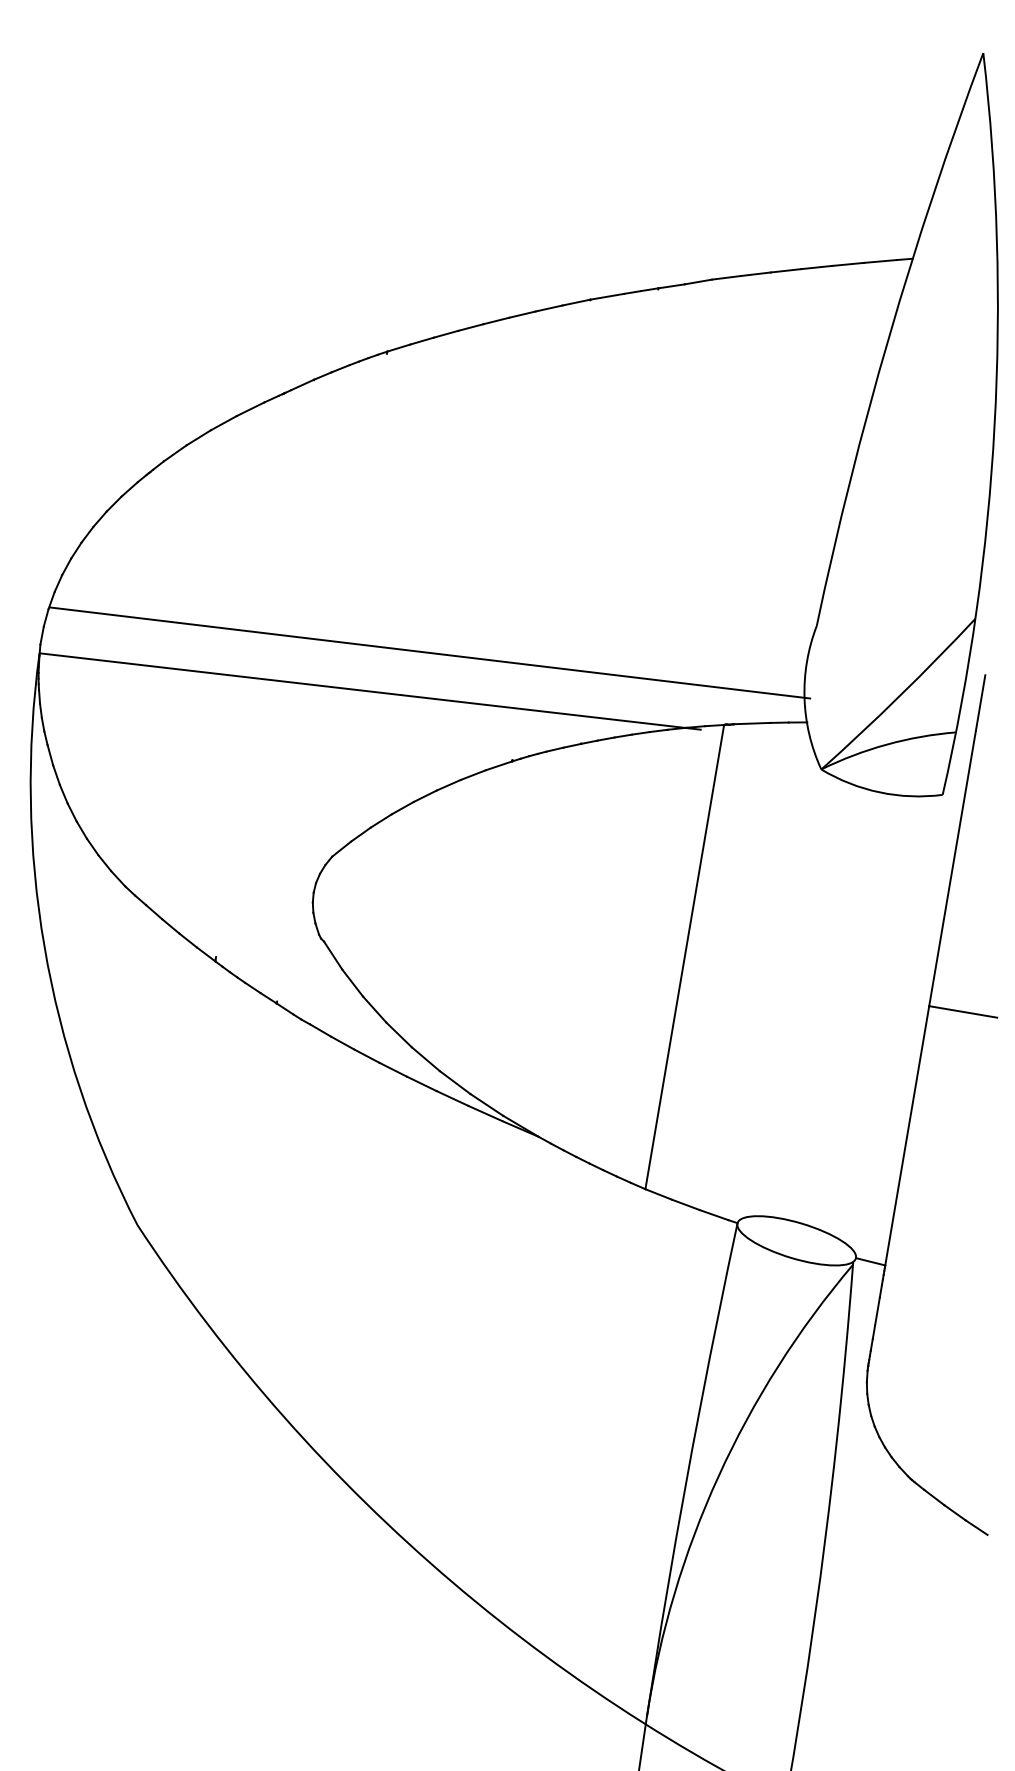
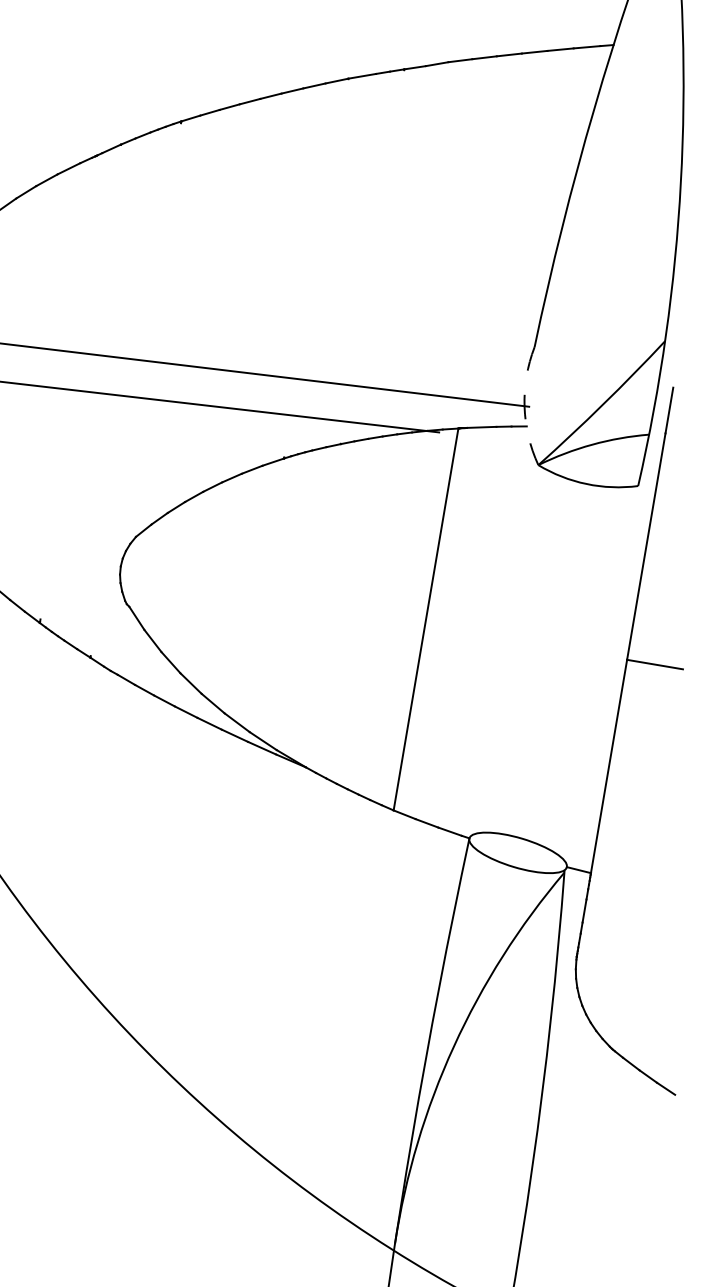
arc: (804, 698) -> (524, 406), solid -> dashed

